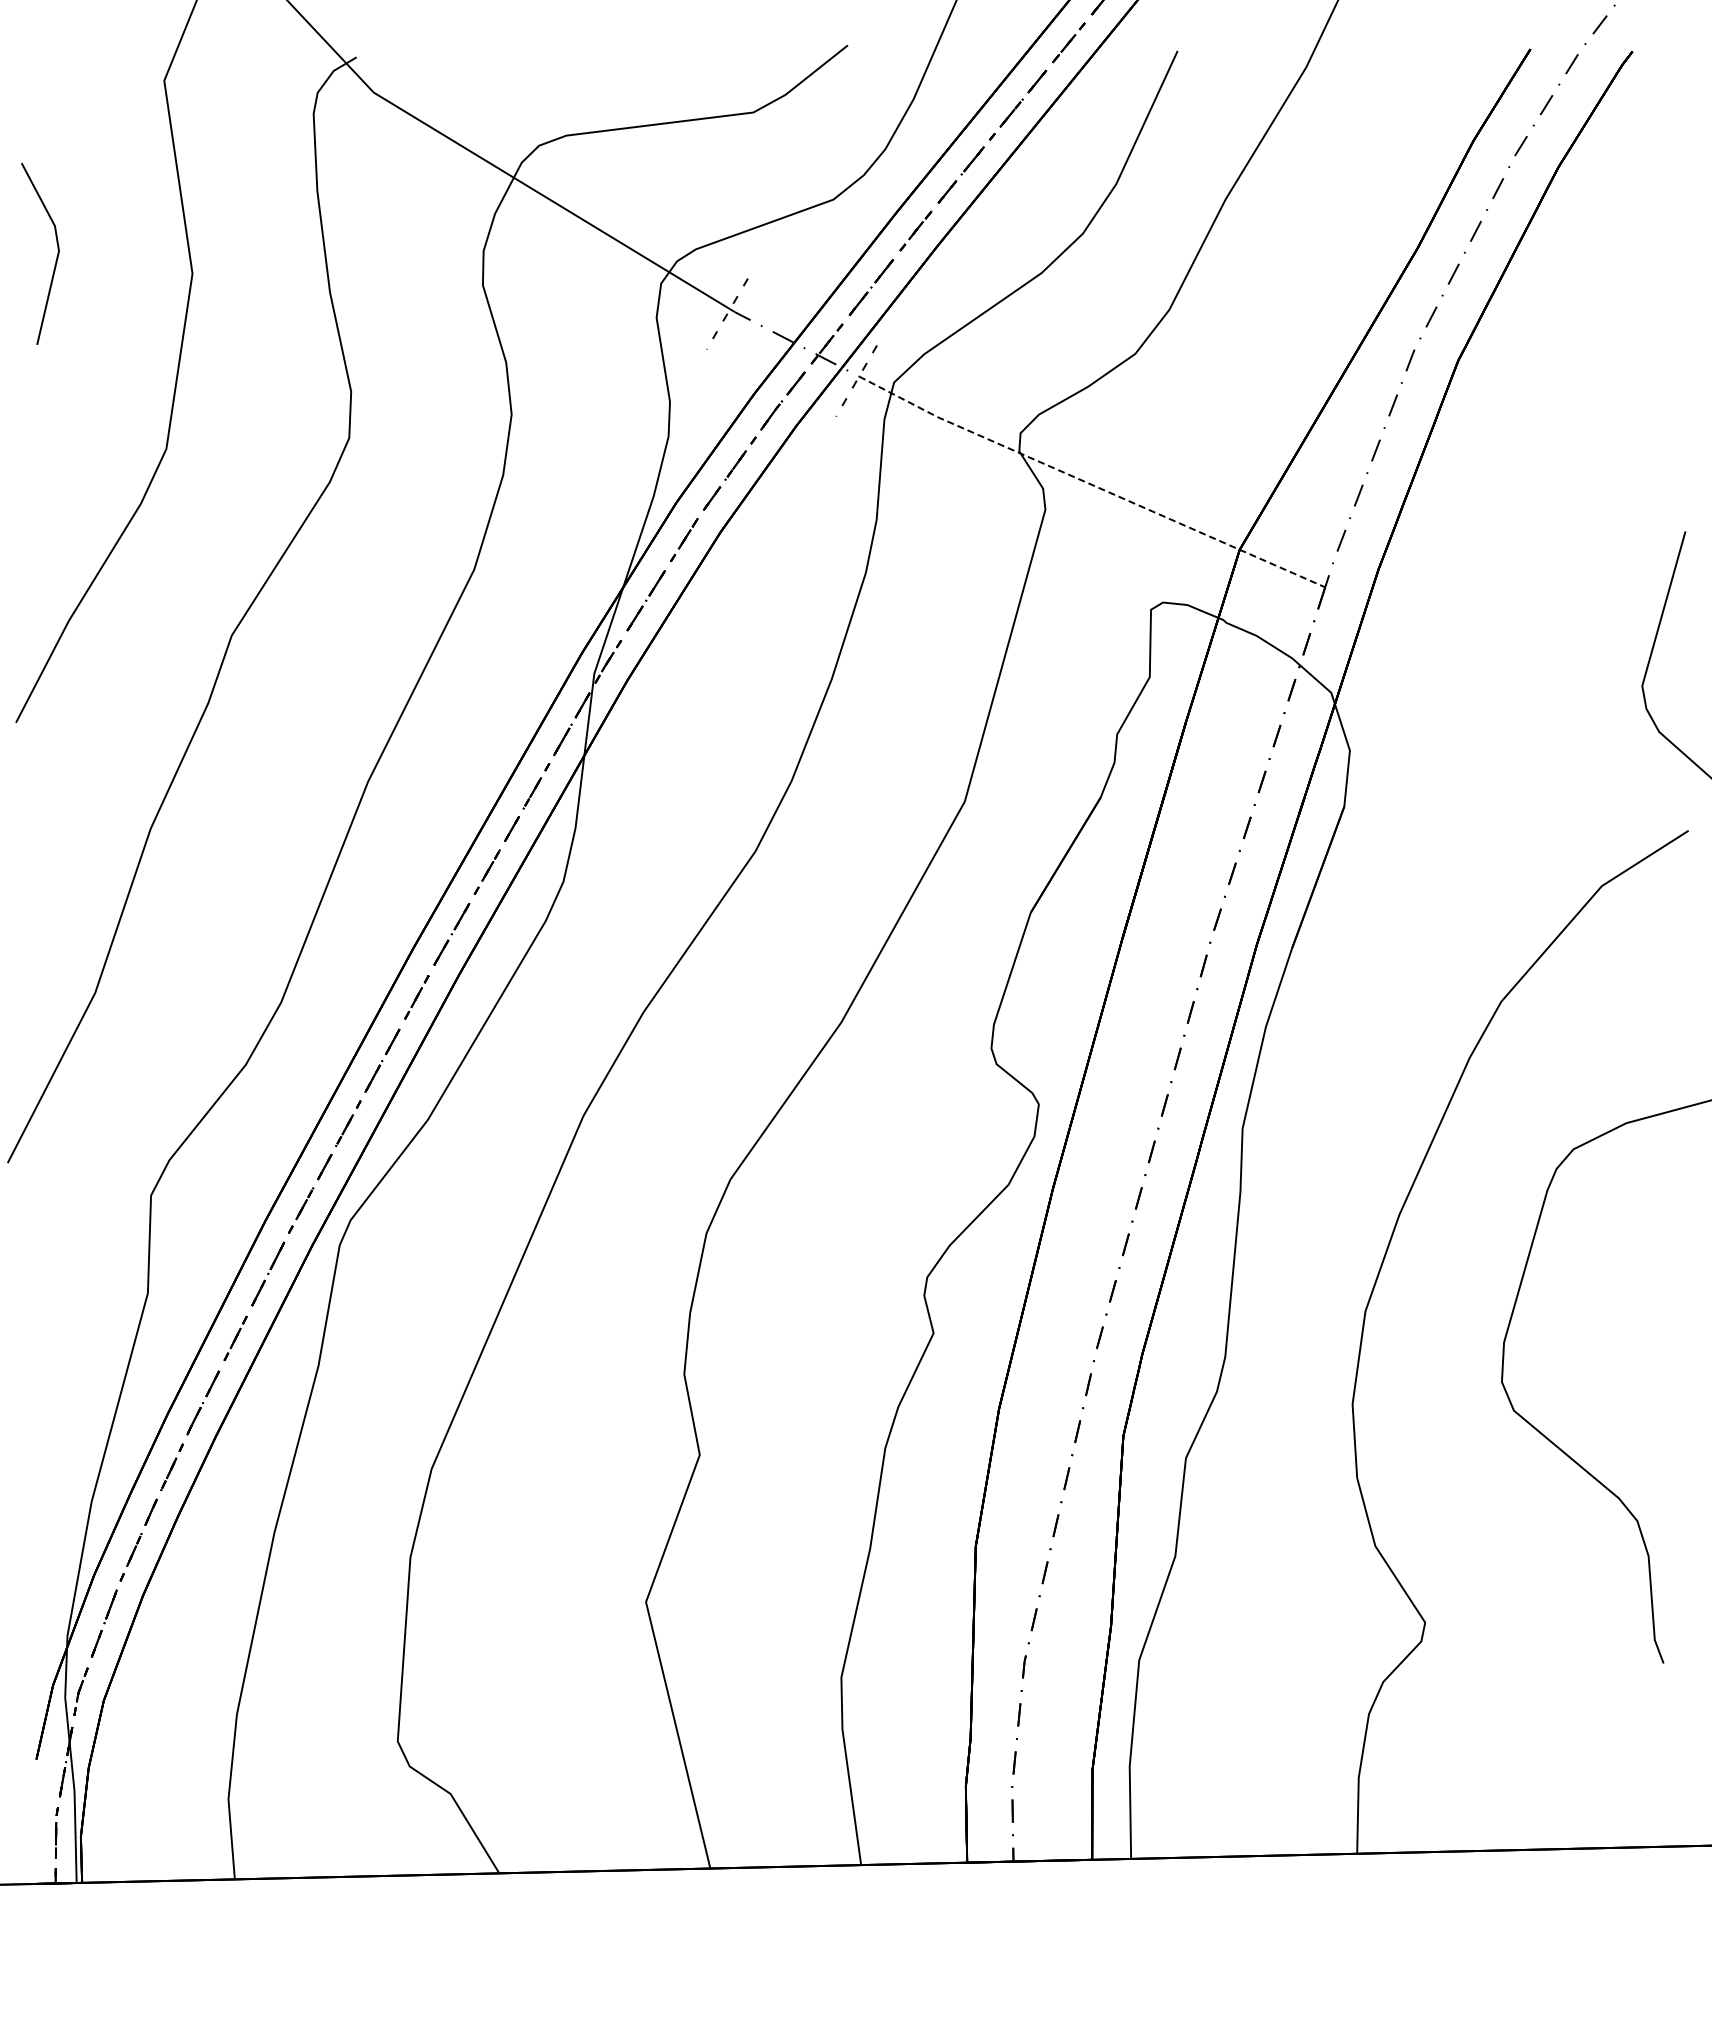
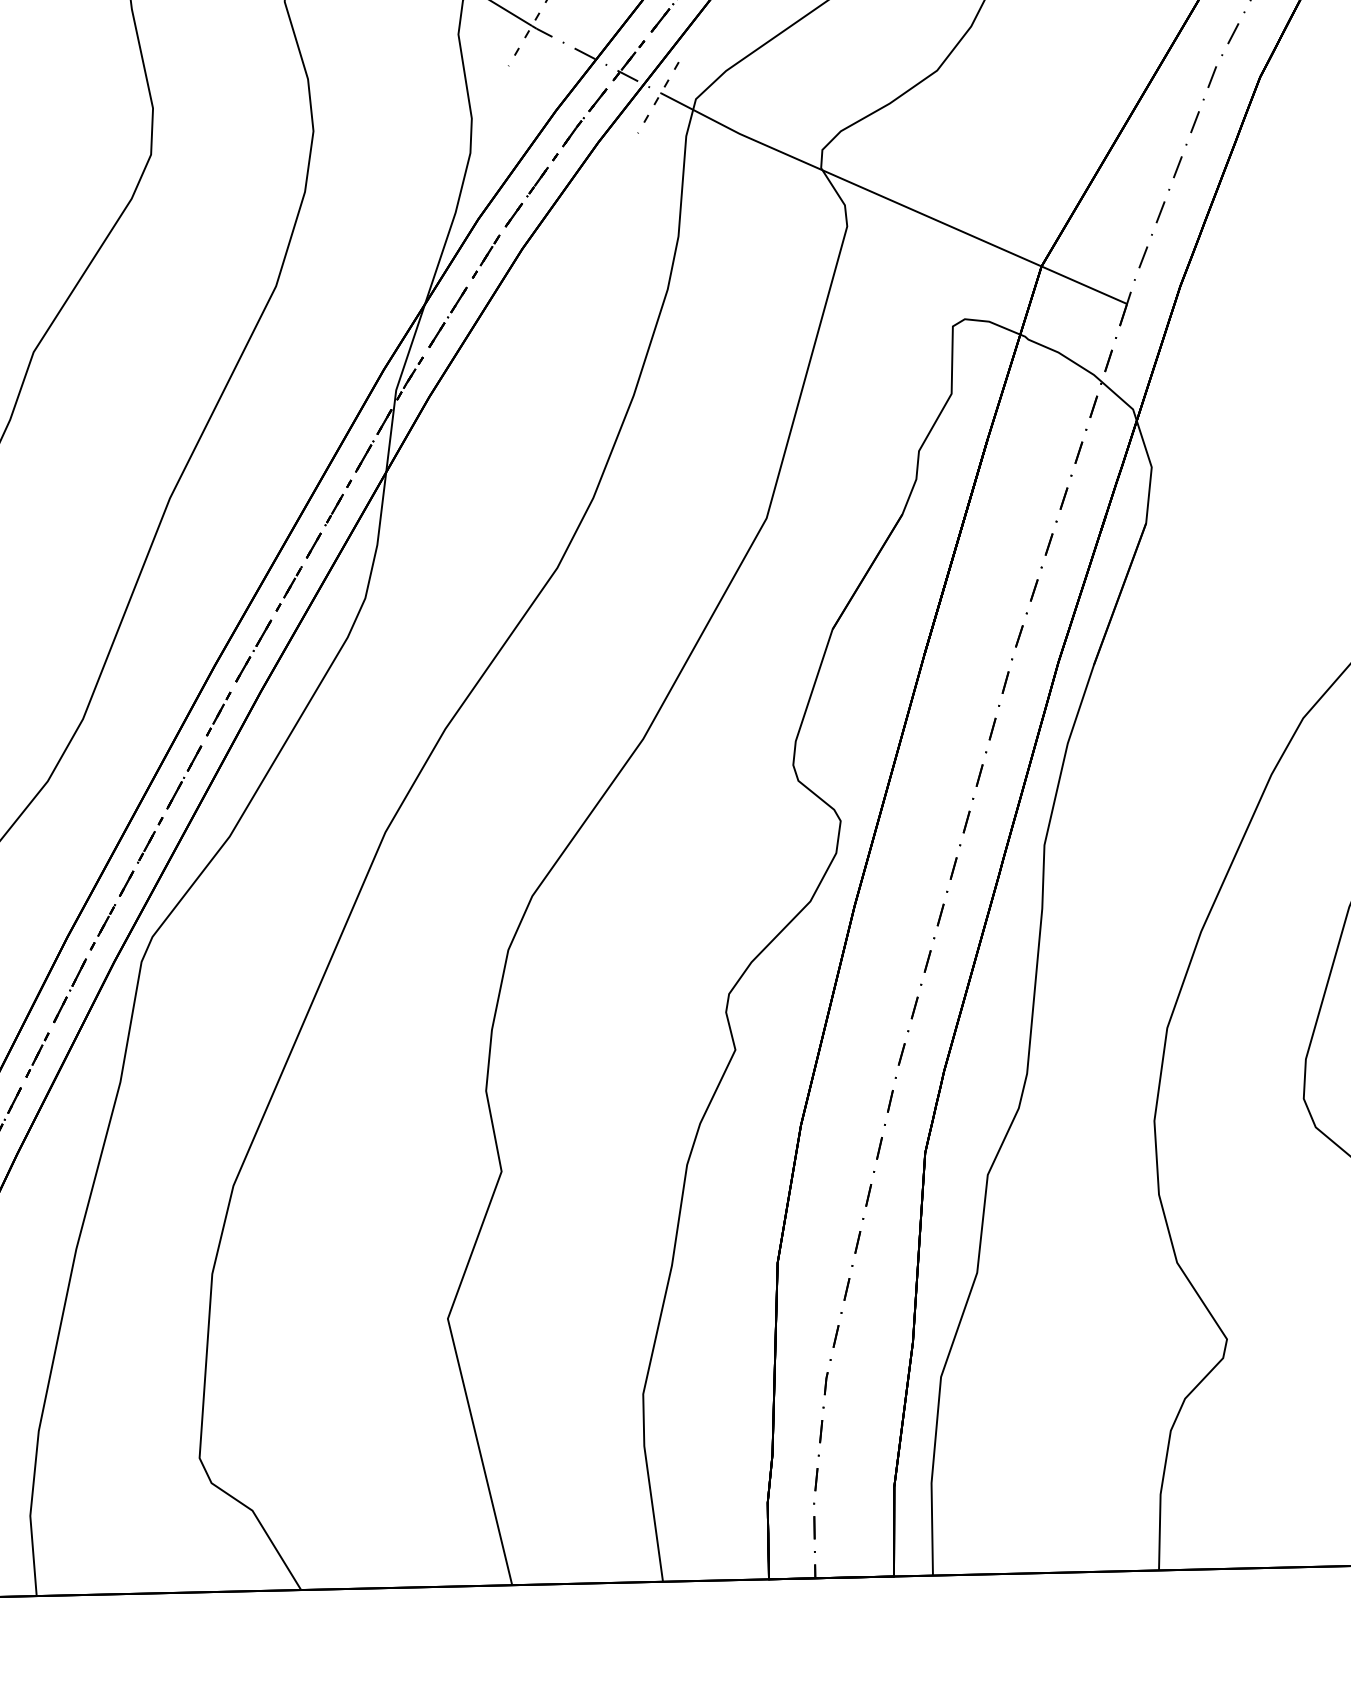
line: (1090, 484) -> (892, 201), dashed -> solid

